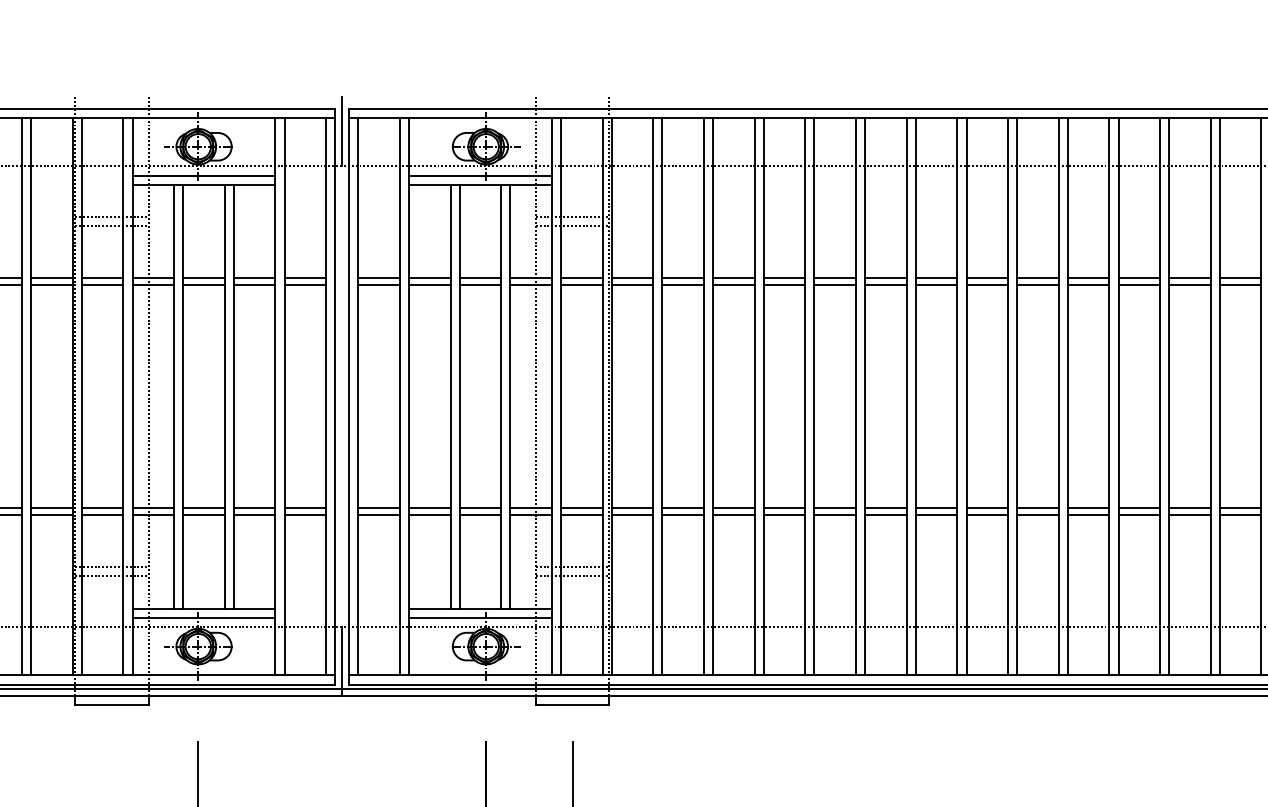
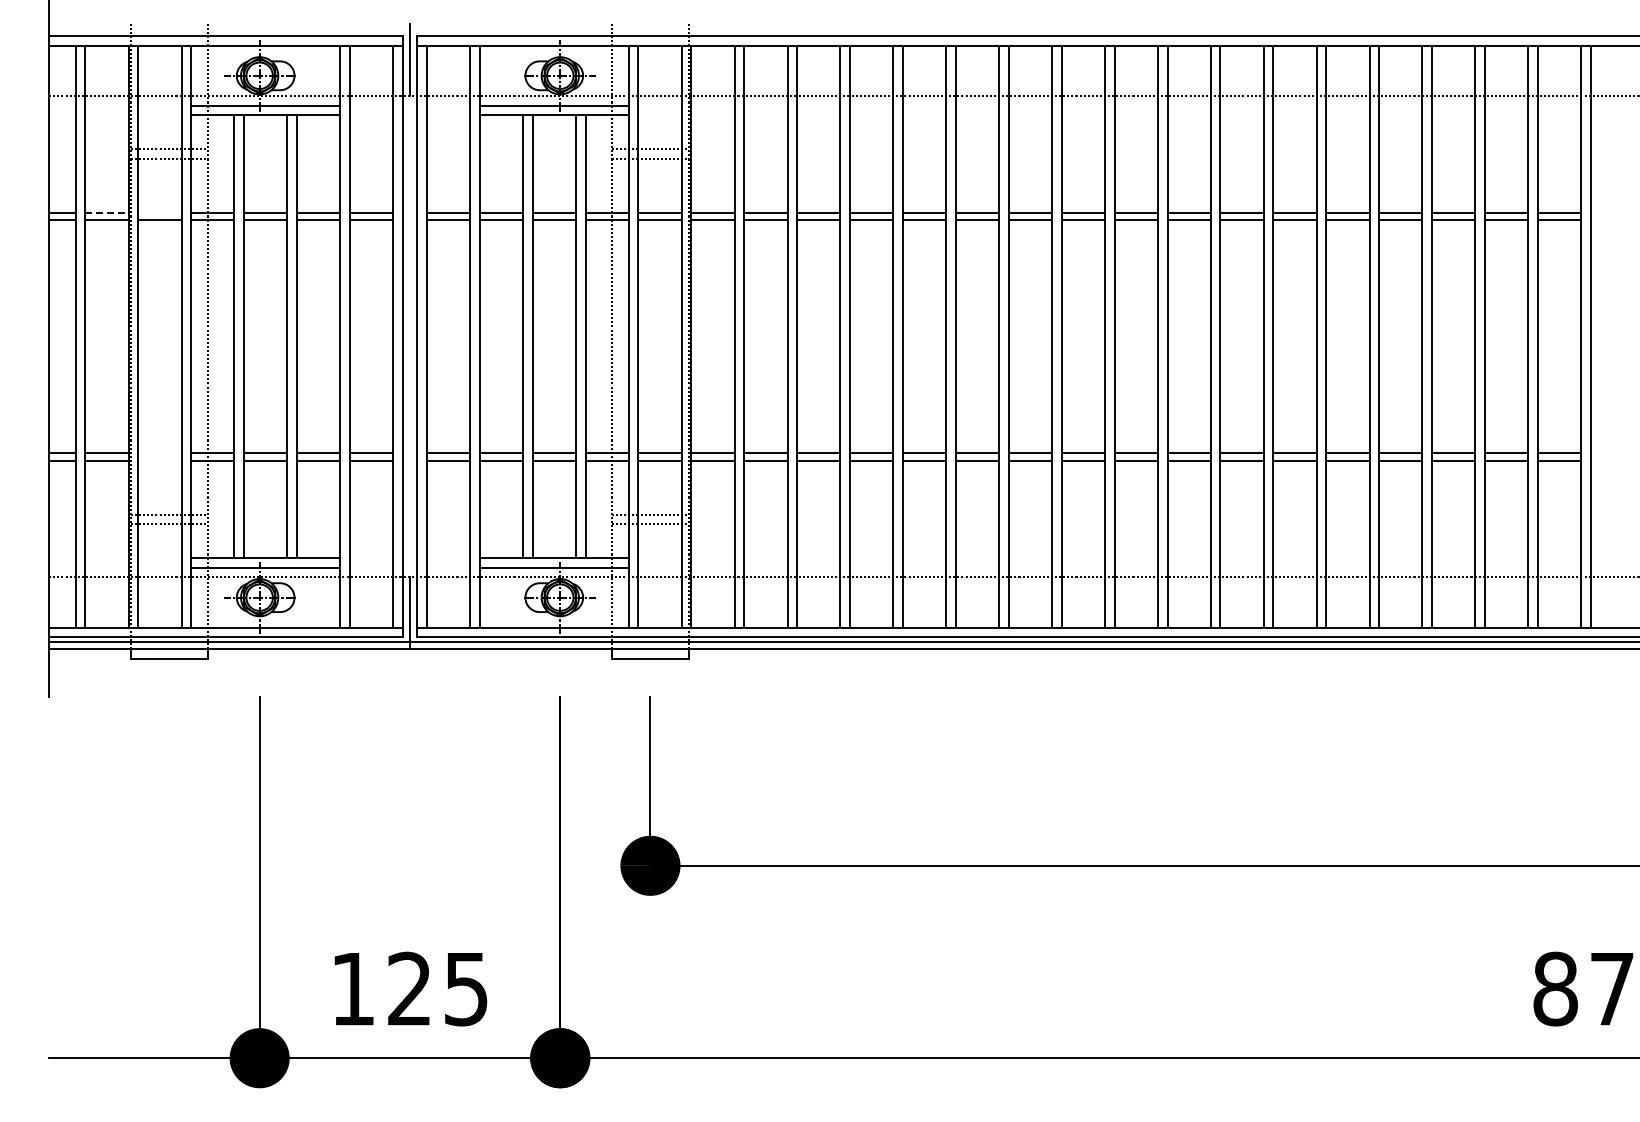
line: (51, 277) -> (106, 212), solid -> dashed
line: (102, 277) -> (159, 212), removed
line: (102, 508) -> (159, 453), removed
line: (102, 515) -> (159, 460), removed

